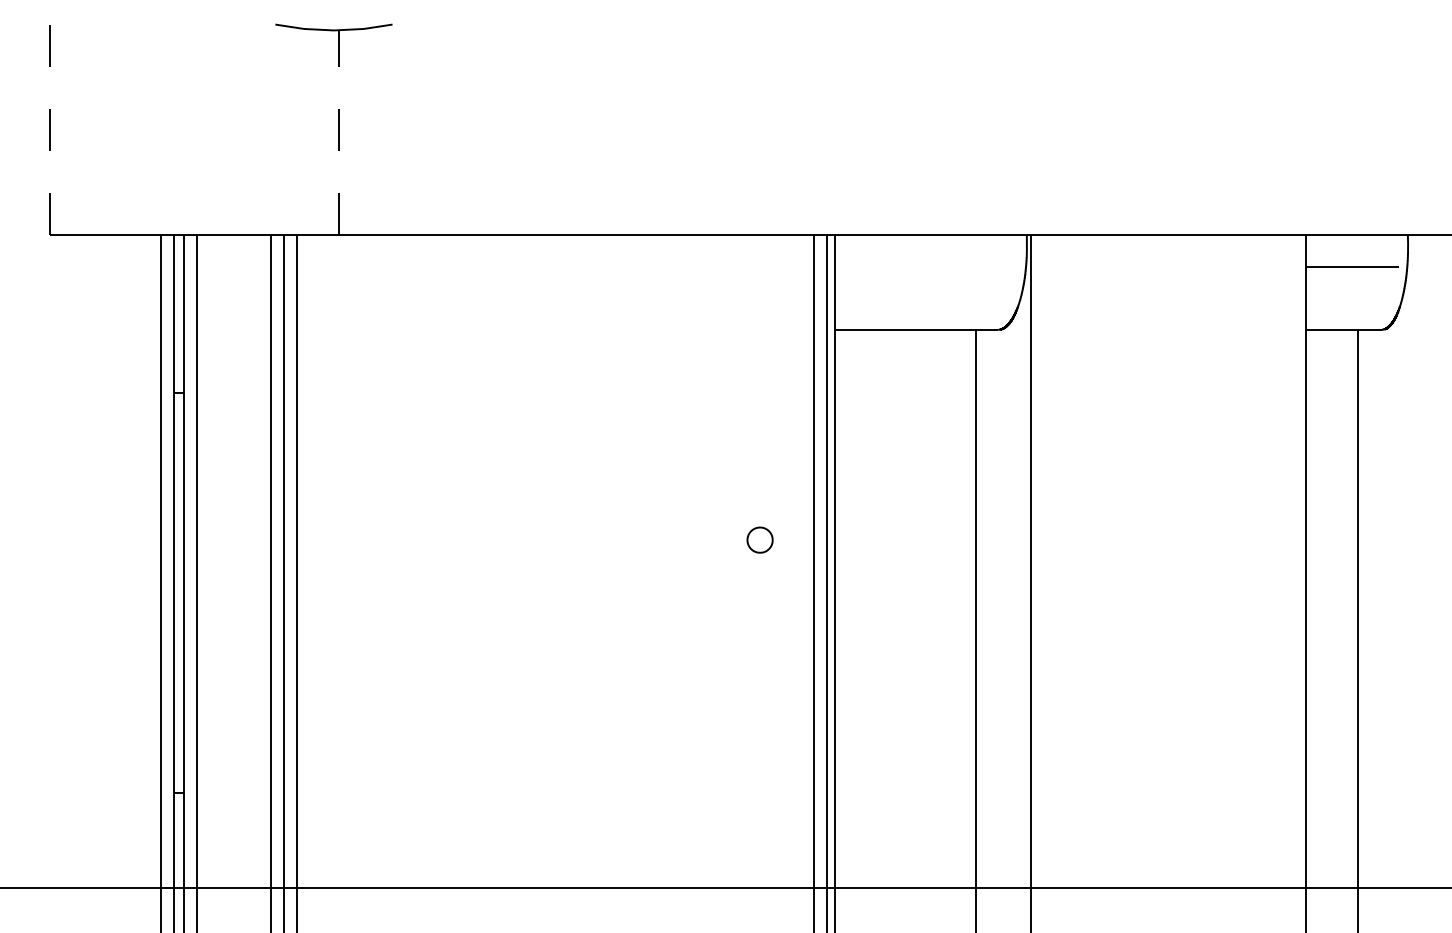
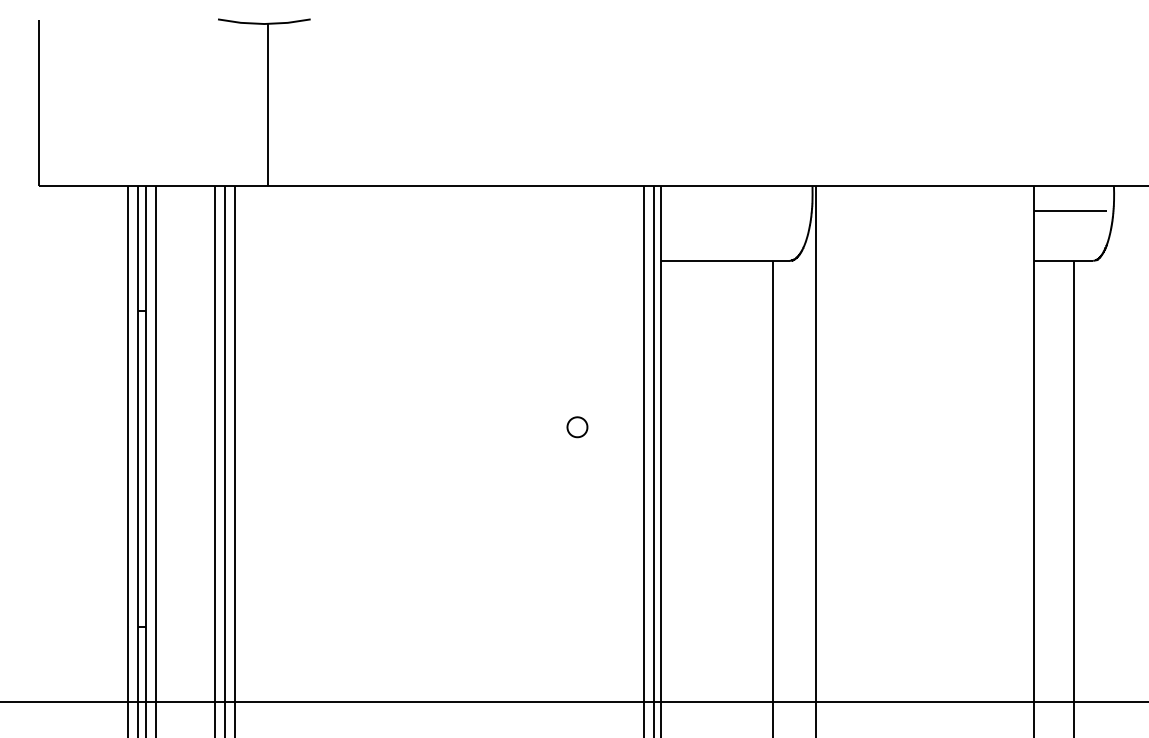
line: (49, 130) -> (39, 103), dashed -> solid
line: (339, 132) -> (268, 104), dashed -> solid
part: (760, 540) -> (577, 427), moved

